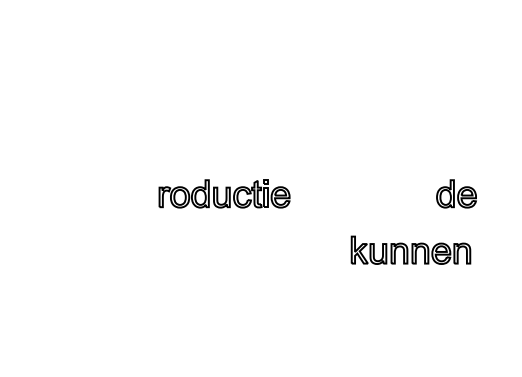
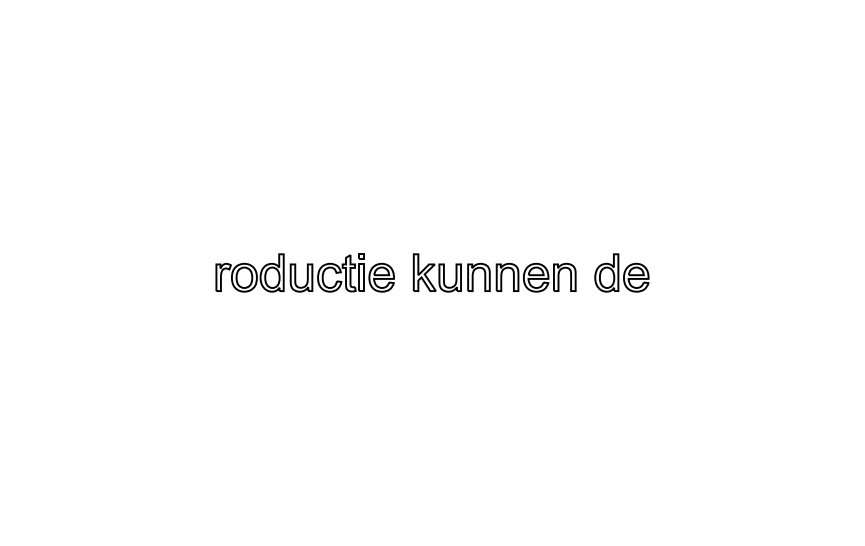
part: (410, 249) -> (494, 272), moved

